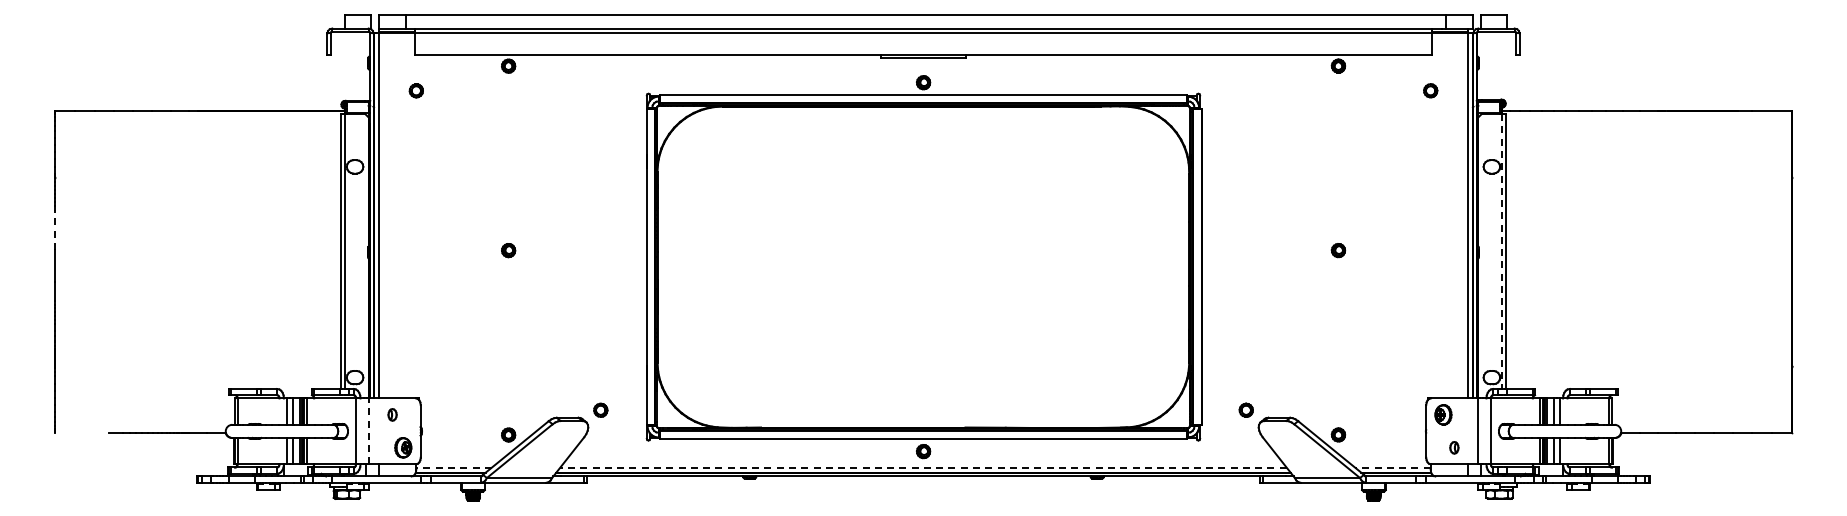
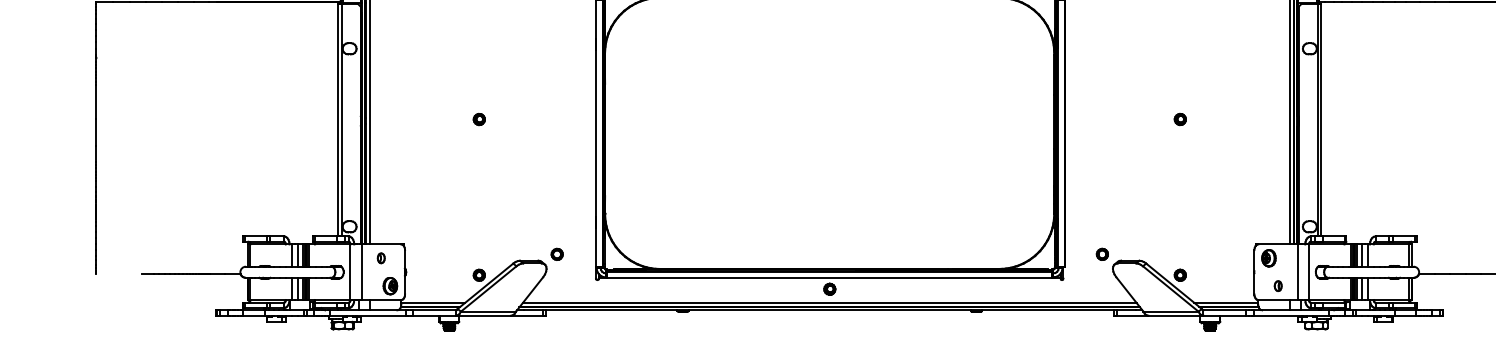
line: (55, 229) -> (96, 101), dashed -> solid
line: (1501, 252) -> (1318, 121), dashed -> solid
line: (369, 431) -> (361, 272), dashed -> solid
line: (454, 467) -> (433, 302), dashed -> solid
line: (923, 467) -> (829, 302), dashed -> solid
line: (1392, 467) -> (1225, 302), dashed -> solid

